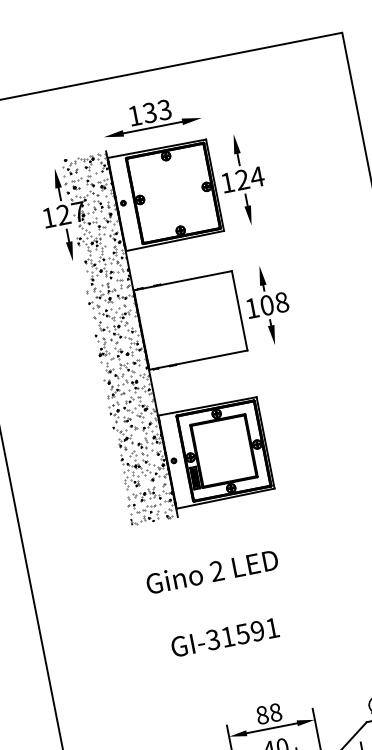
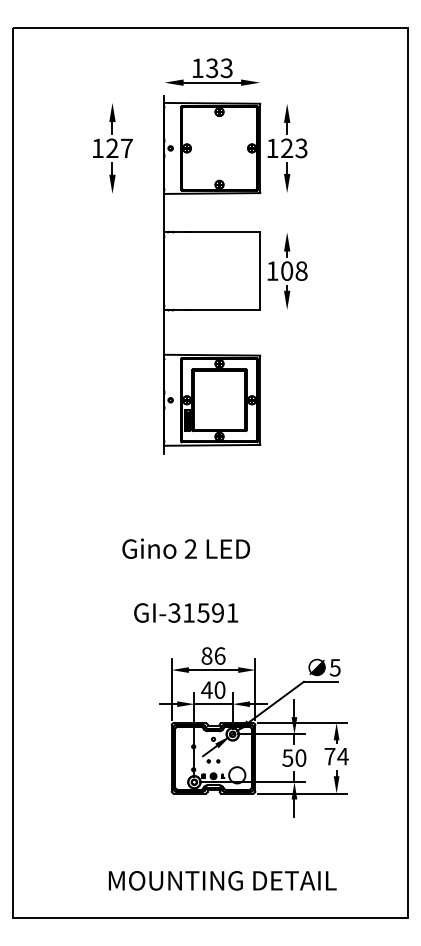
text: (257, 177) -> (301, 148), 124 -> 123
hatch: (118, 338) -> (141, 274), removed
text: (217, 604) -> (185, 580), moved
text: (275, 712) -> (219, 655), 88 -> 86

